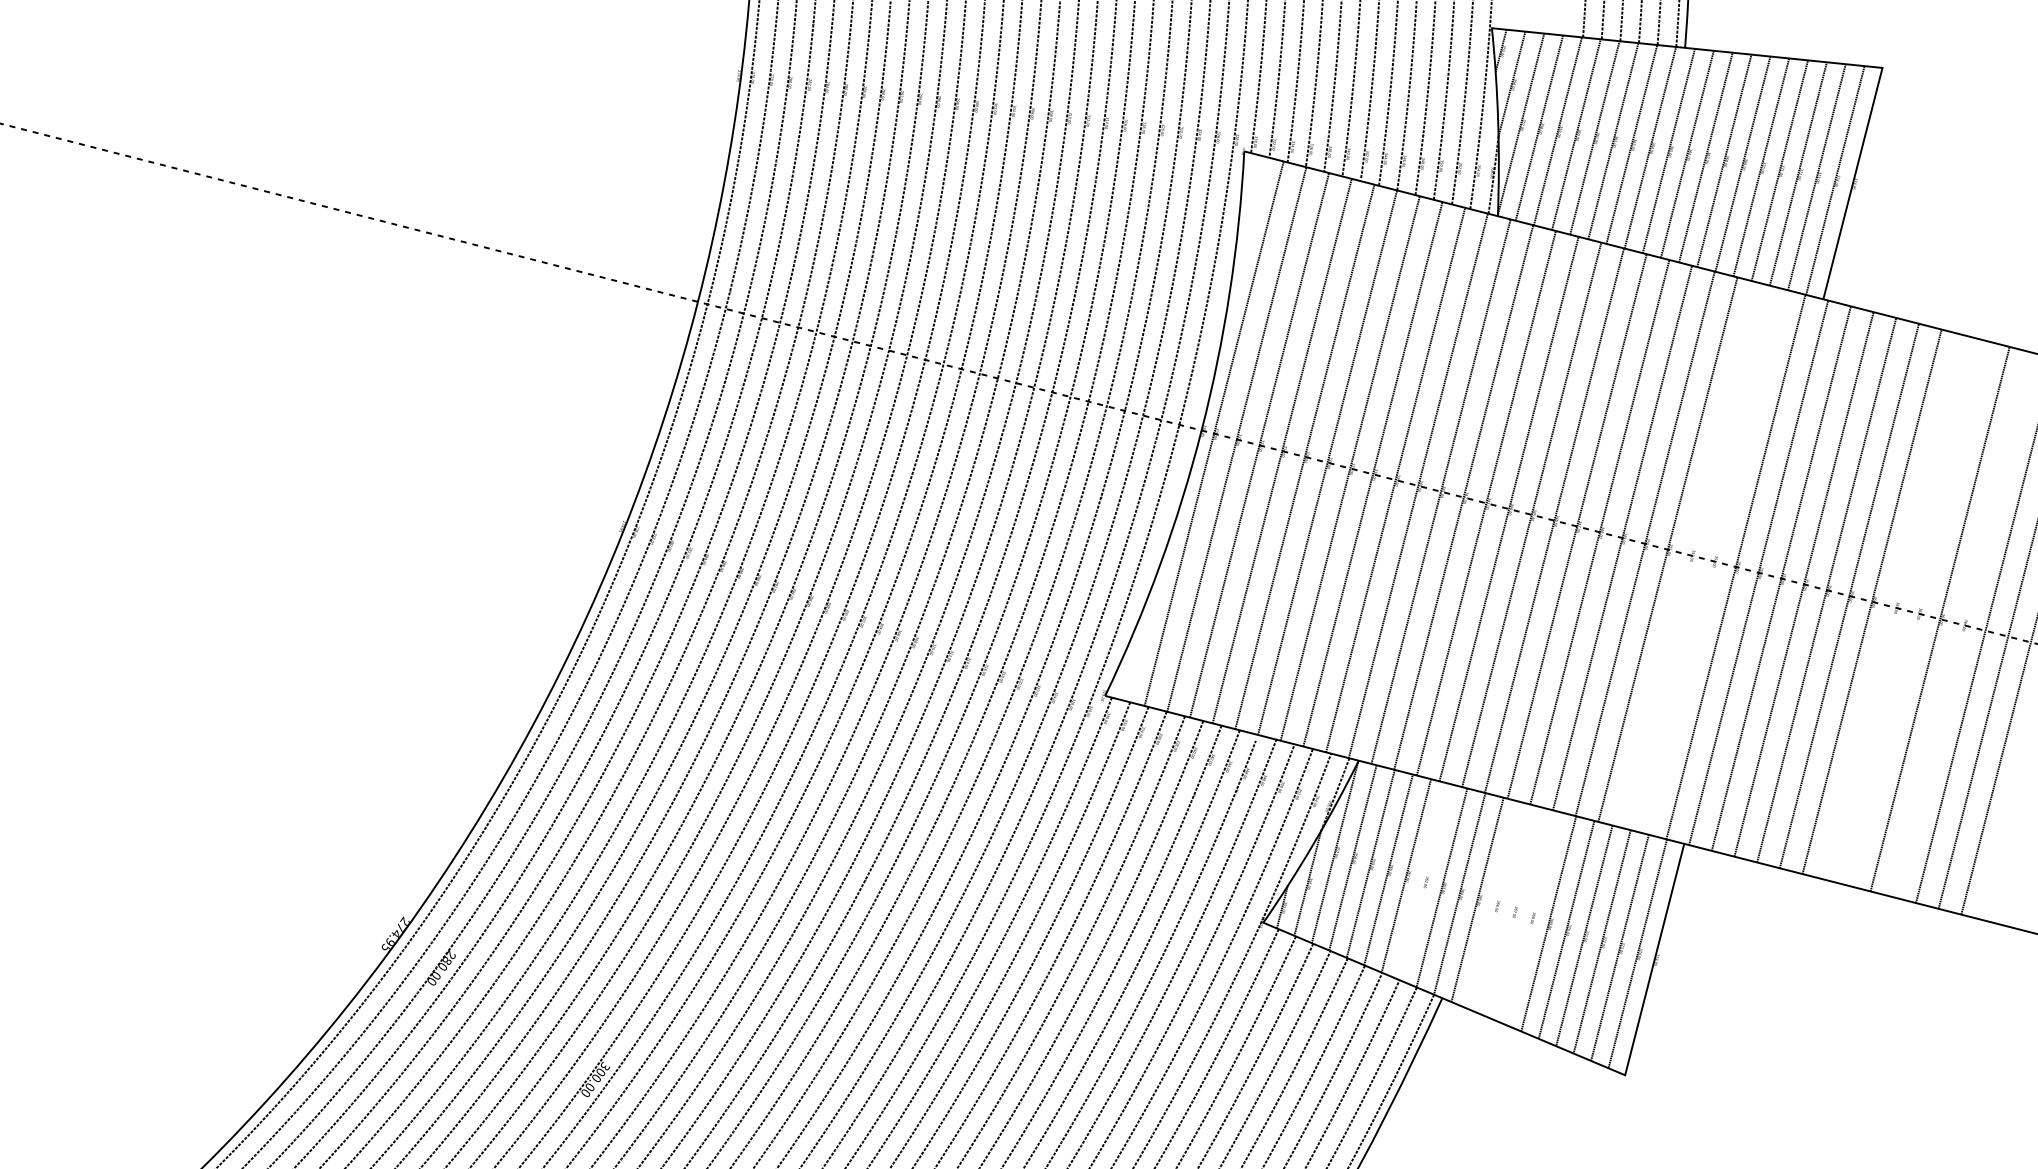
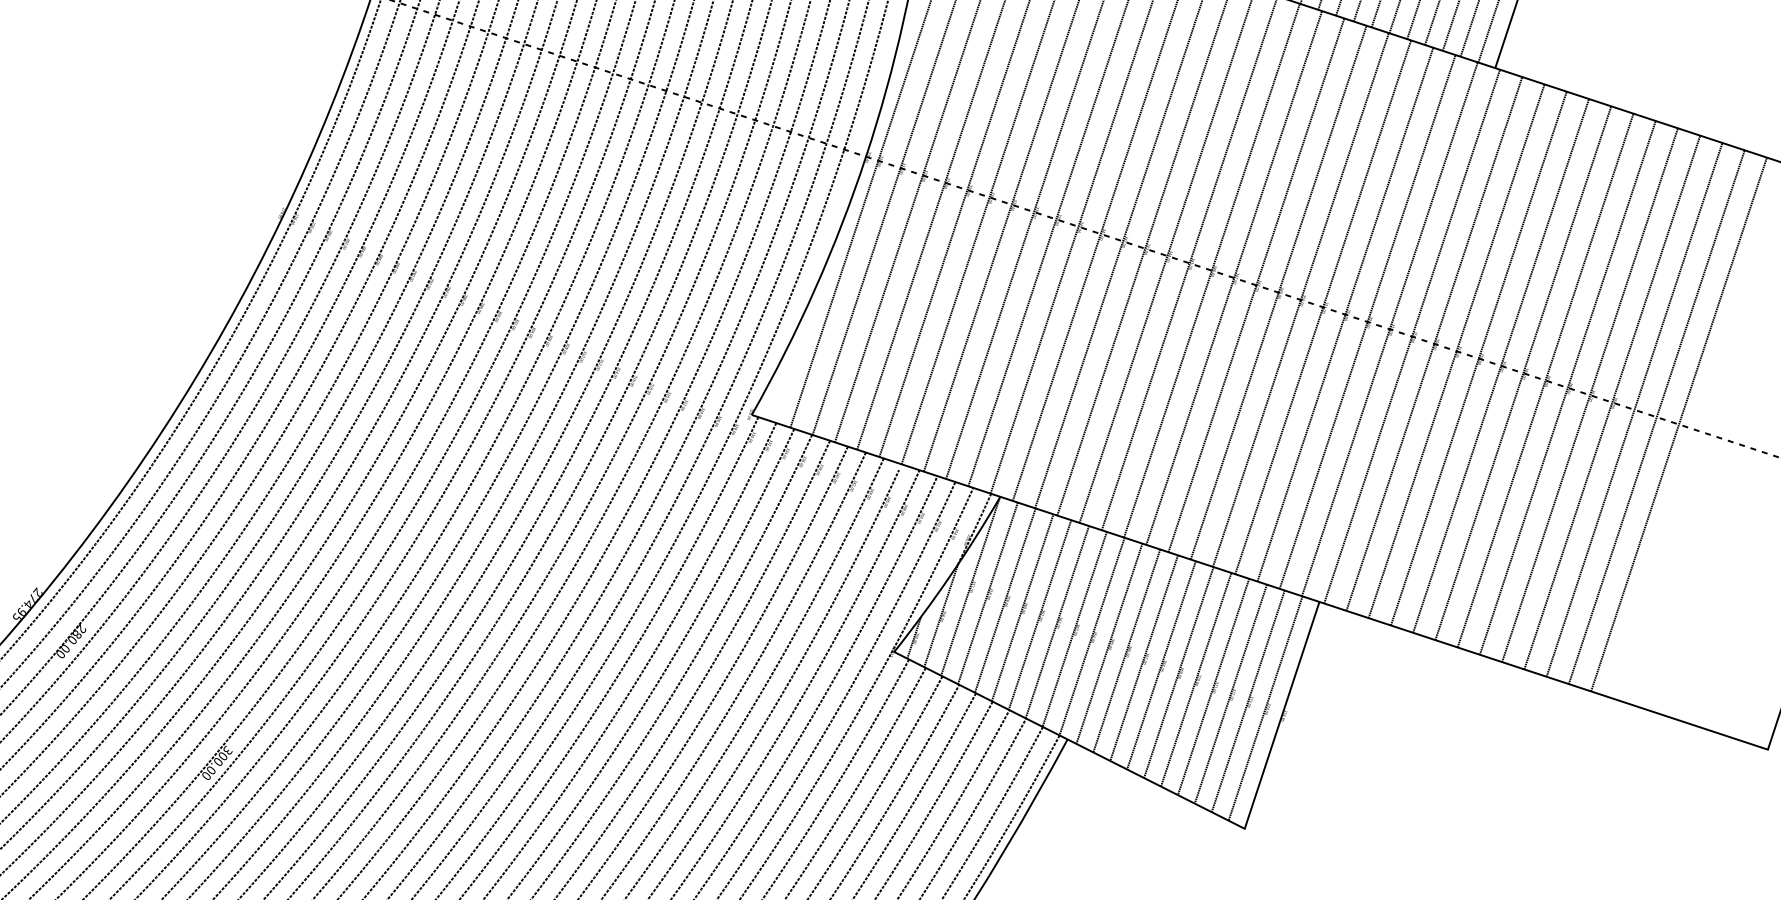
line: (1690, 555) -> (1345, 314), added
line: (1712, 561) -> (1366, 322), added
line: (1894, 607) -> (1545, 380), added
line: (1917, 613) -> (1567, 387), added
line: (1962, 624) -> (1611, 402), added
line: (1424, 881) -> (1057, 621), added
line: (1494, 905) -> (1125, 650), added
line: (1512, 911) -> (1143, 657), added
line: (1530, 917) -> (1161, 664), added

